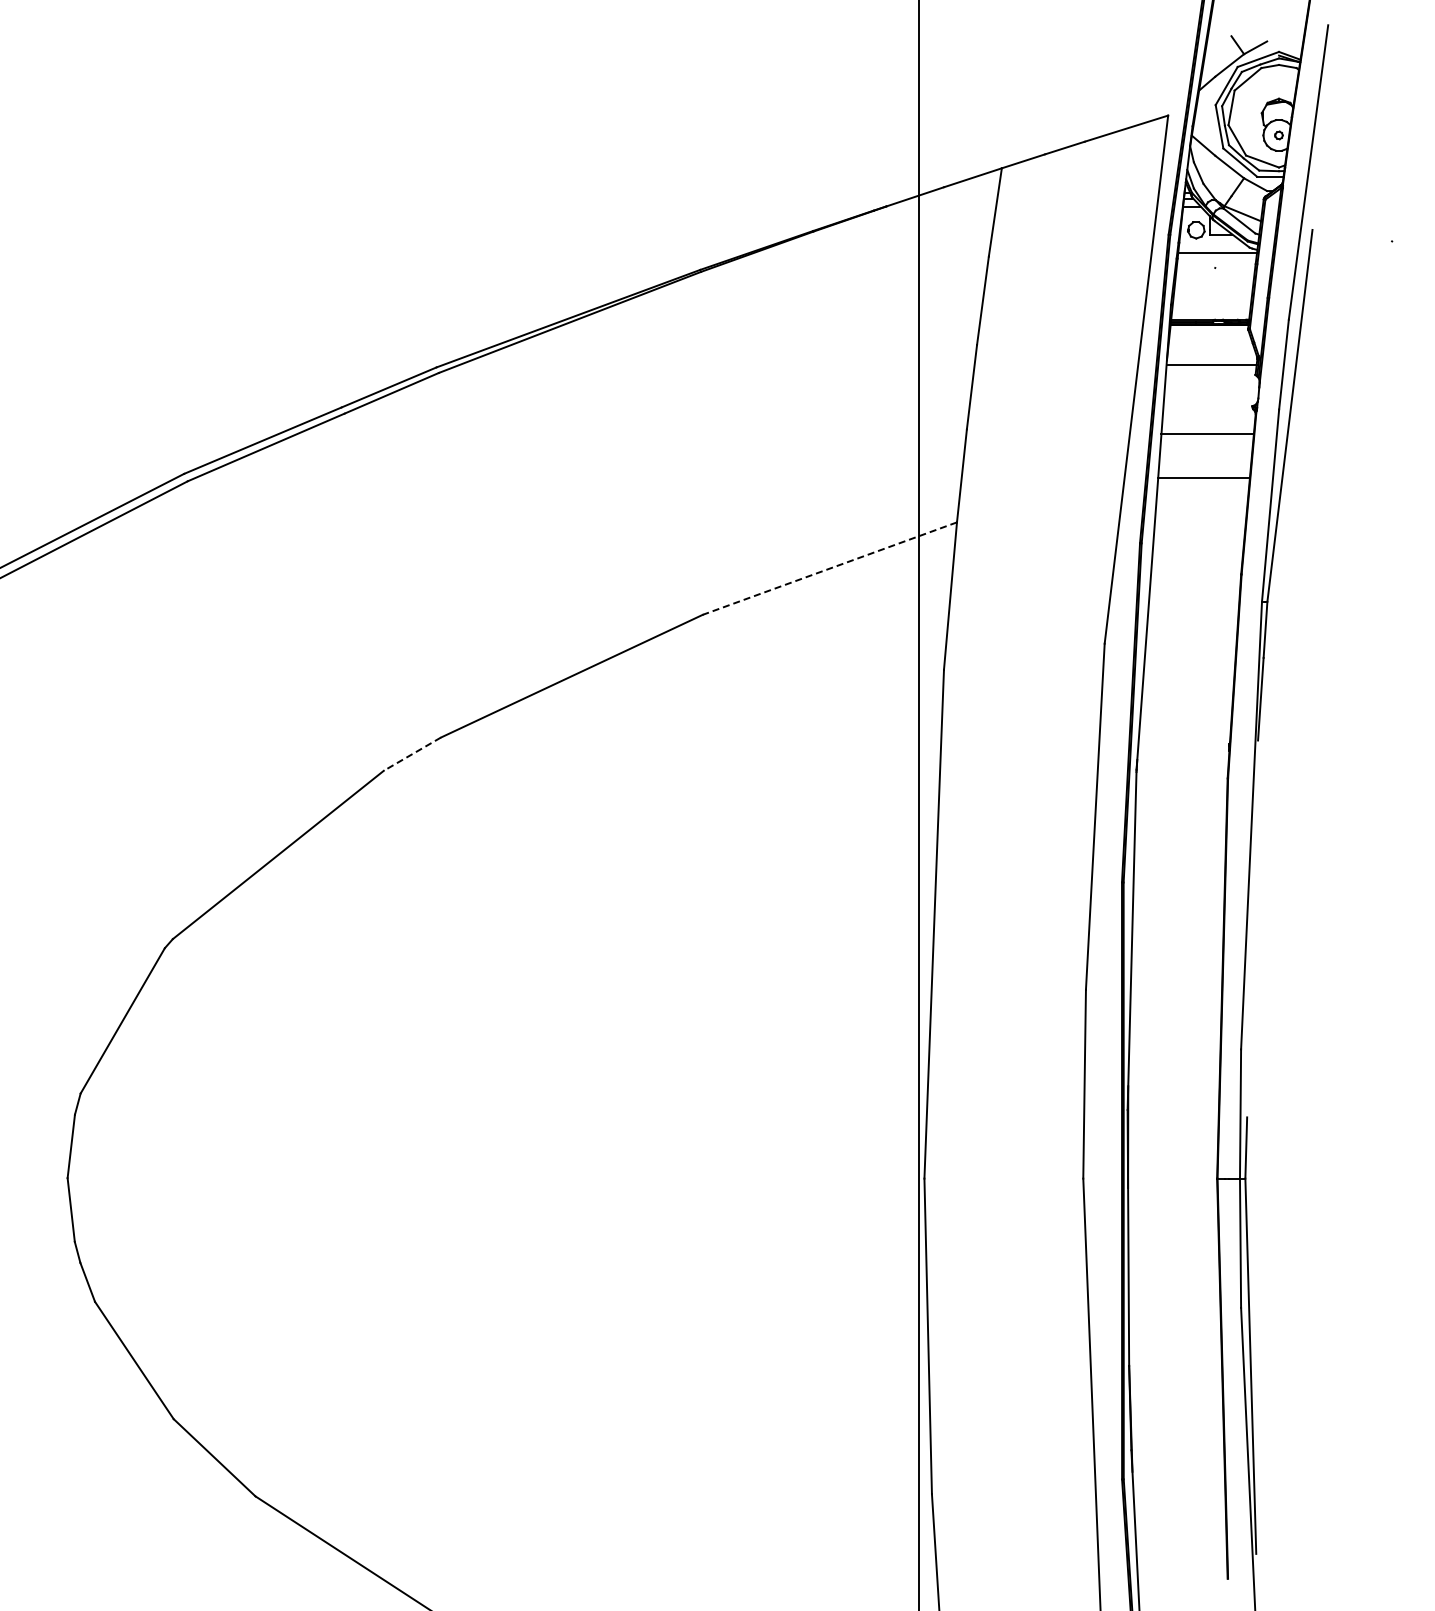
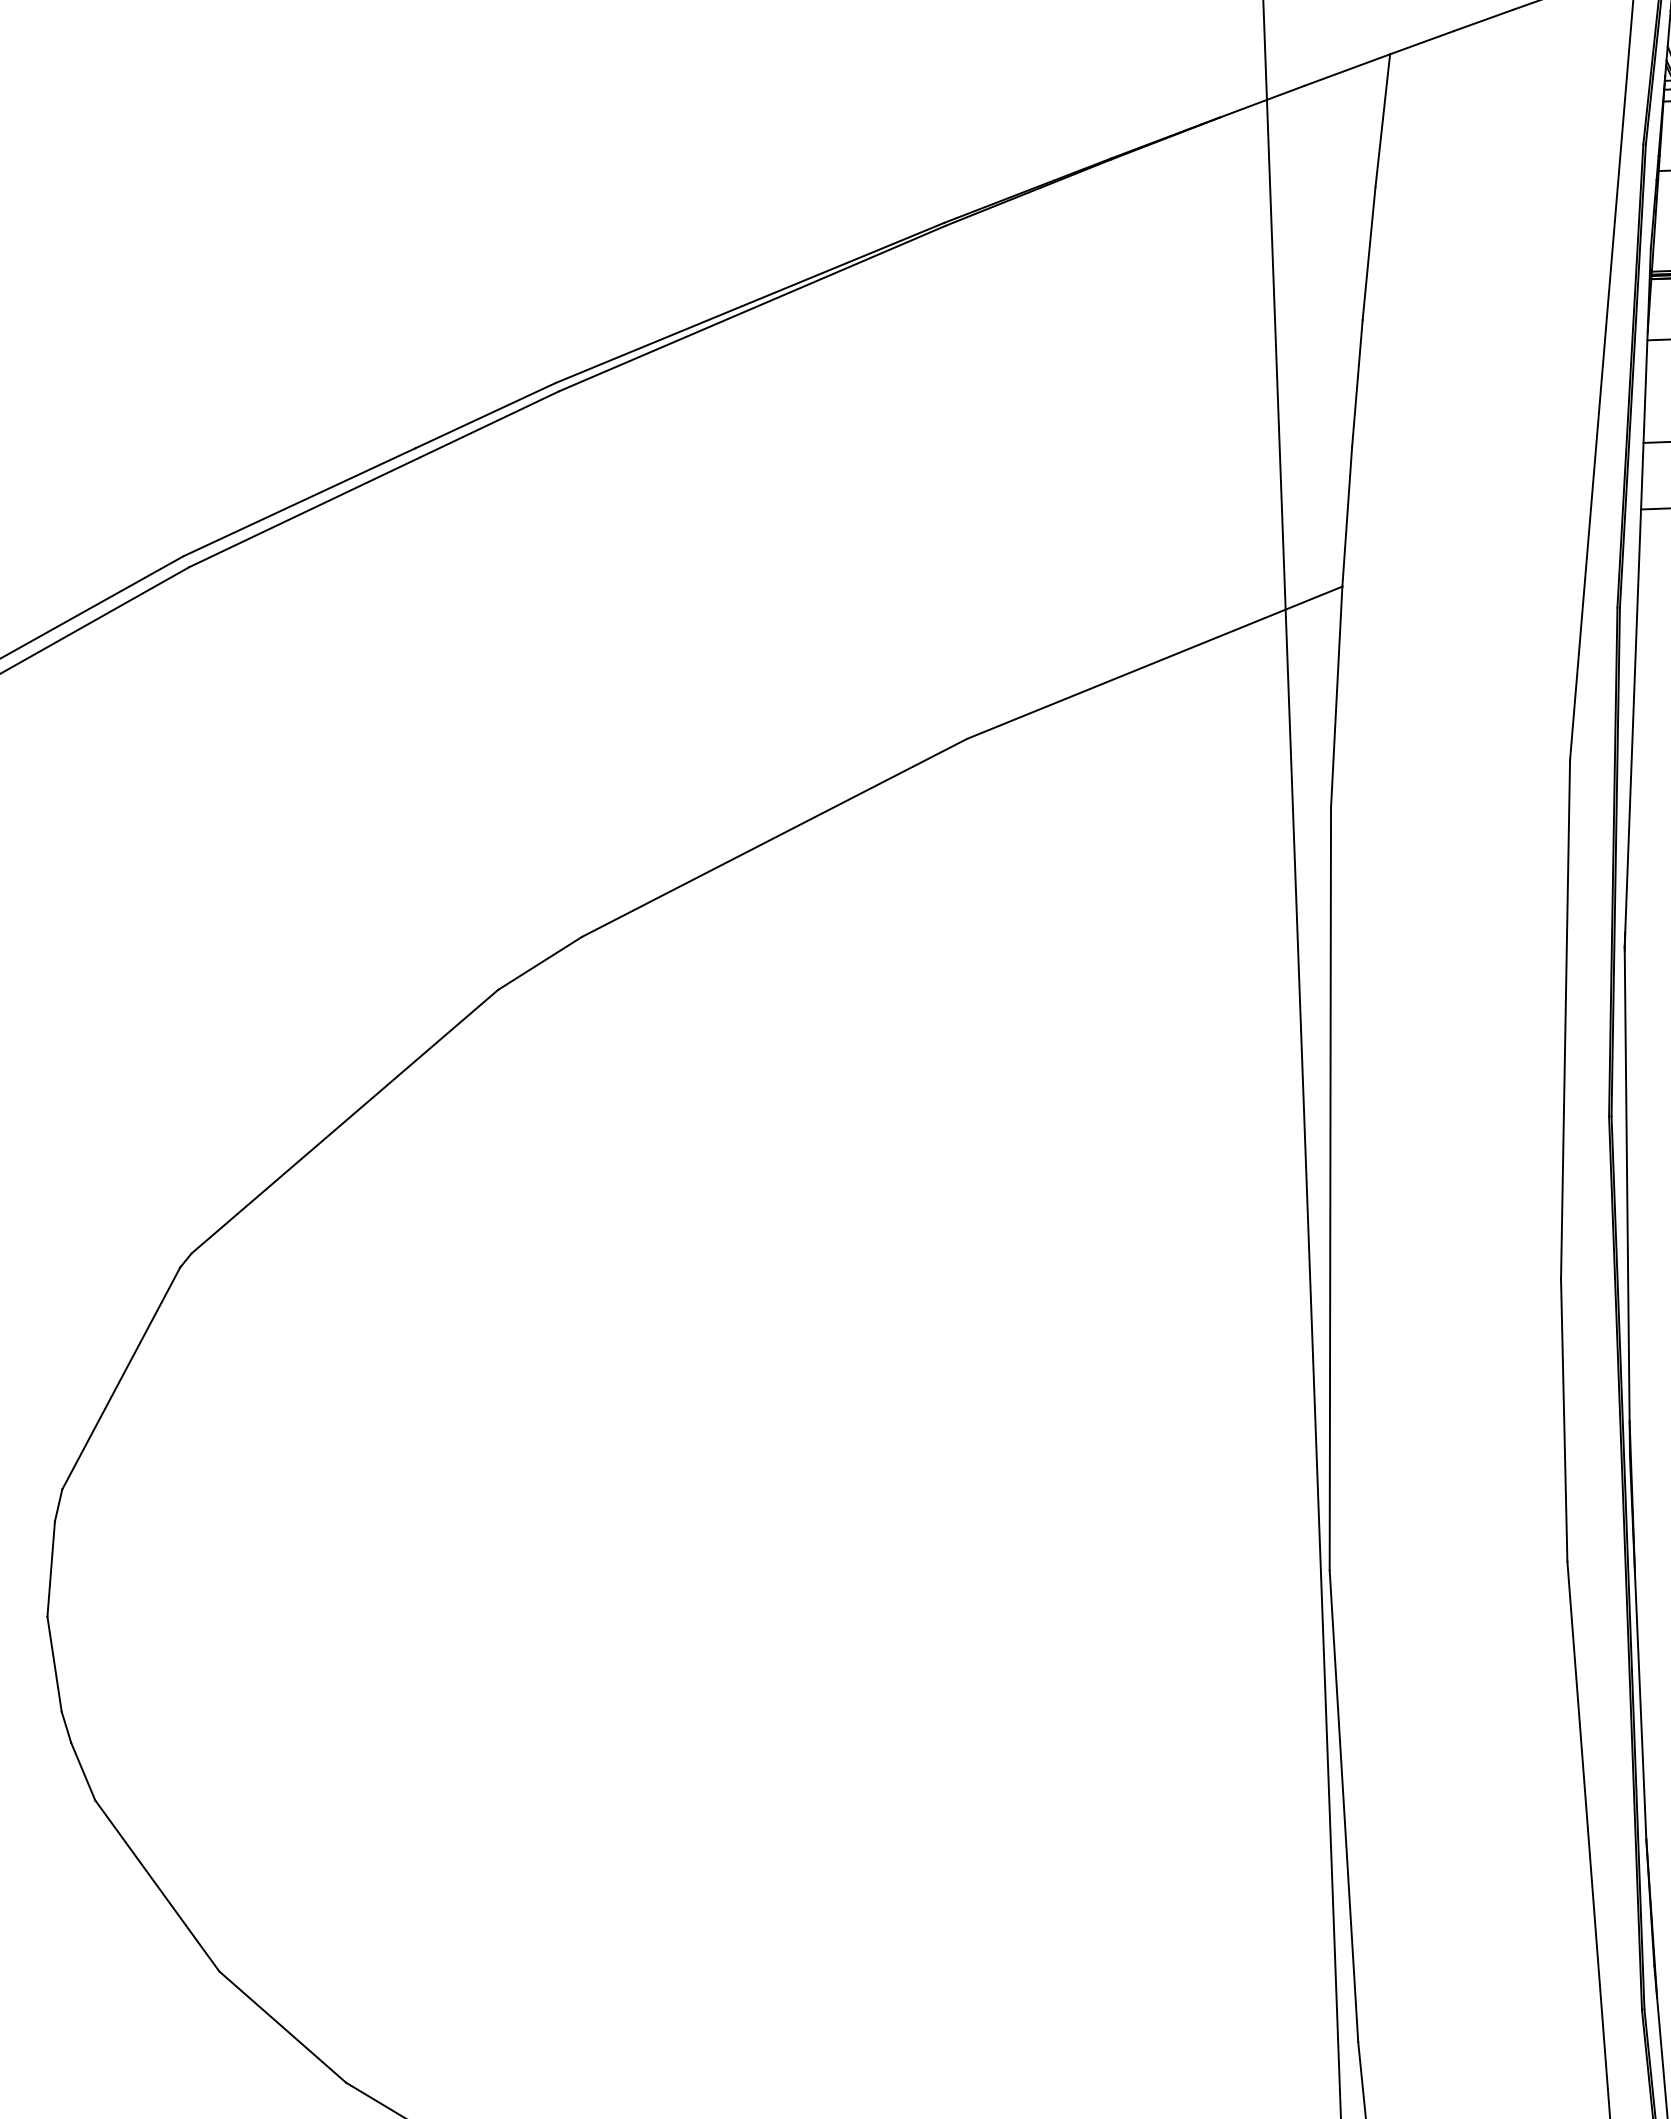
line: (829, 568) -> (1154, 662), dashed -> solid
line: (411, 754) -> (538, 963), dashed -> solid

